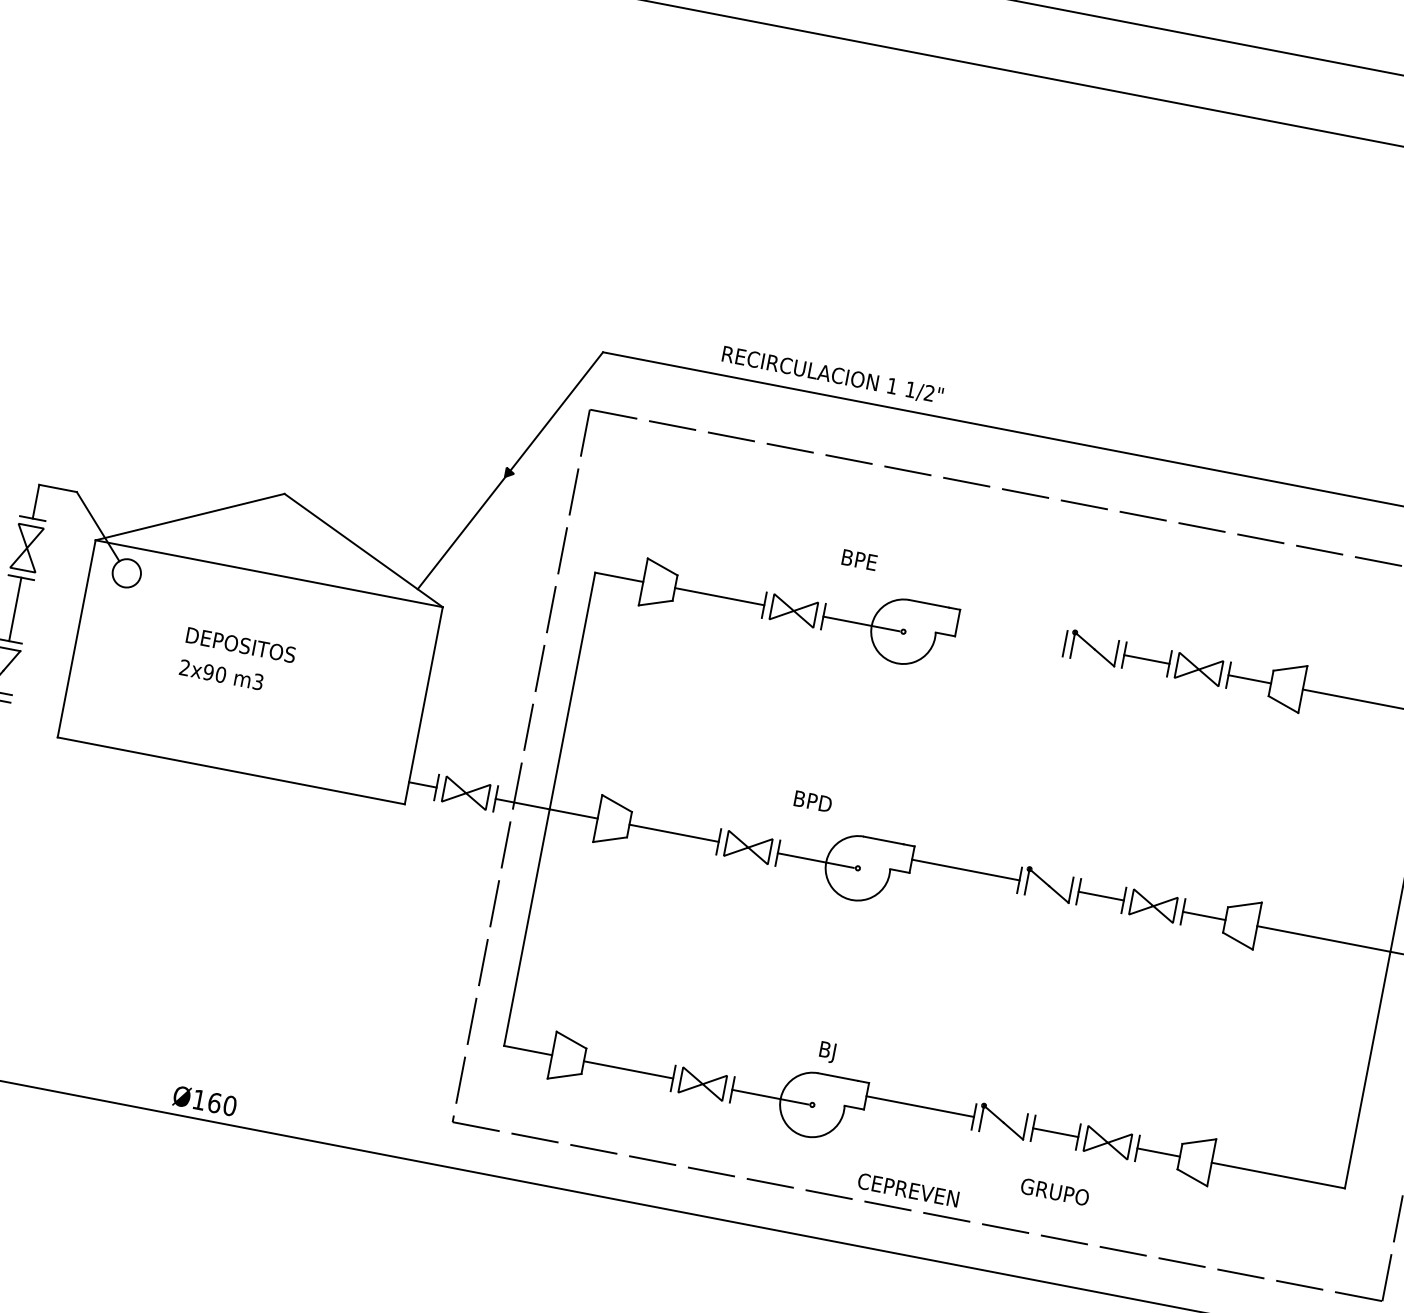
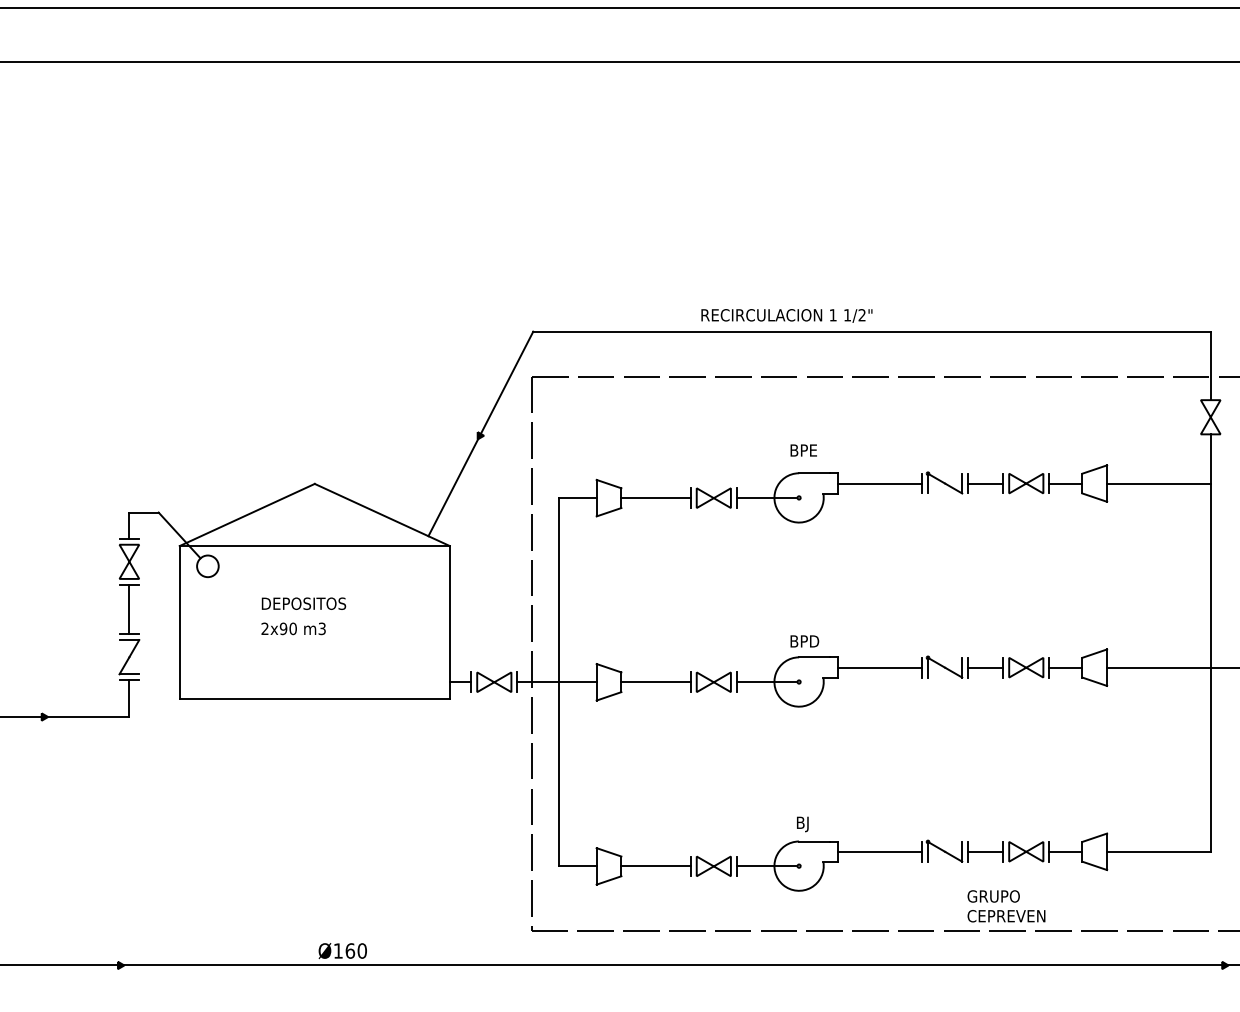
text: (832, 374) -> (786, 315), moved
text: (859, 560) -> (803, 450), moved
line: (1011, 633) -> (880, 483), added
text: (812, 801) -> (804, 641), moved
text: (908, 1190) -> (1006, 916), moved

